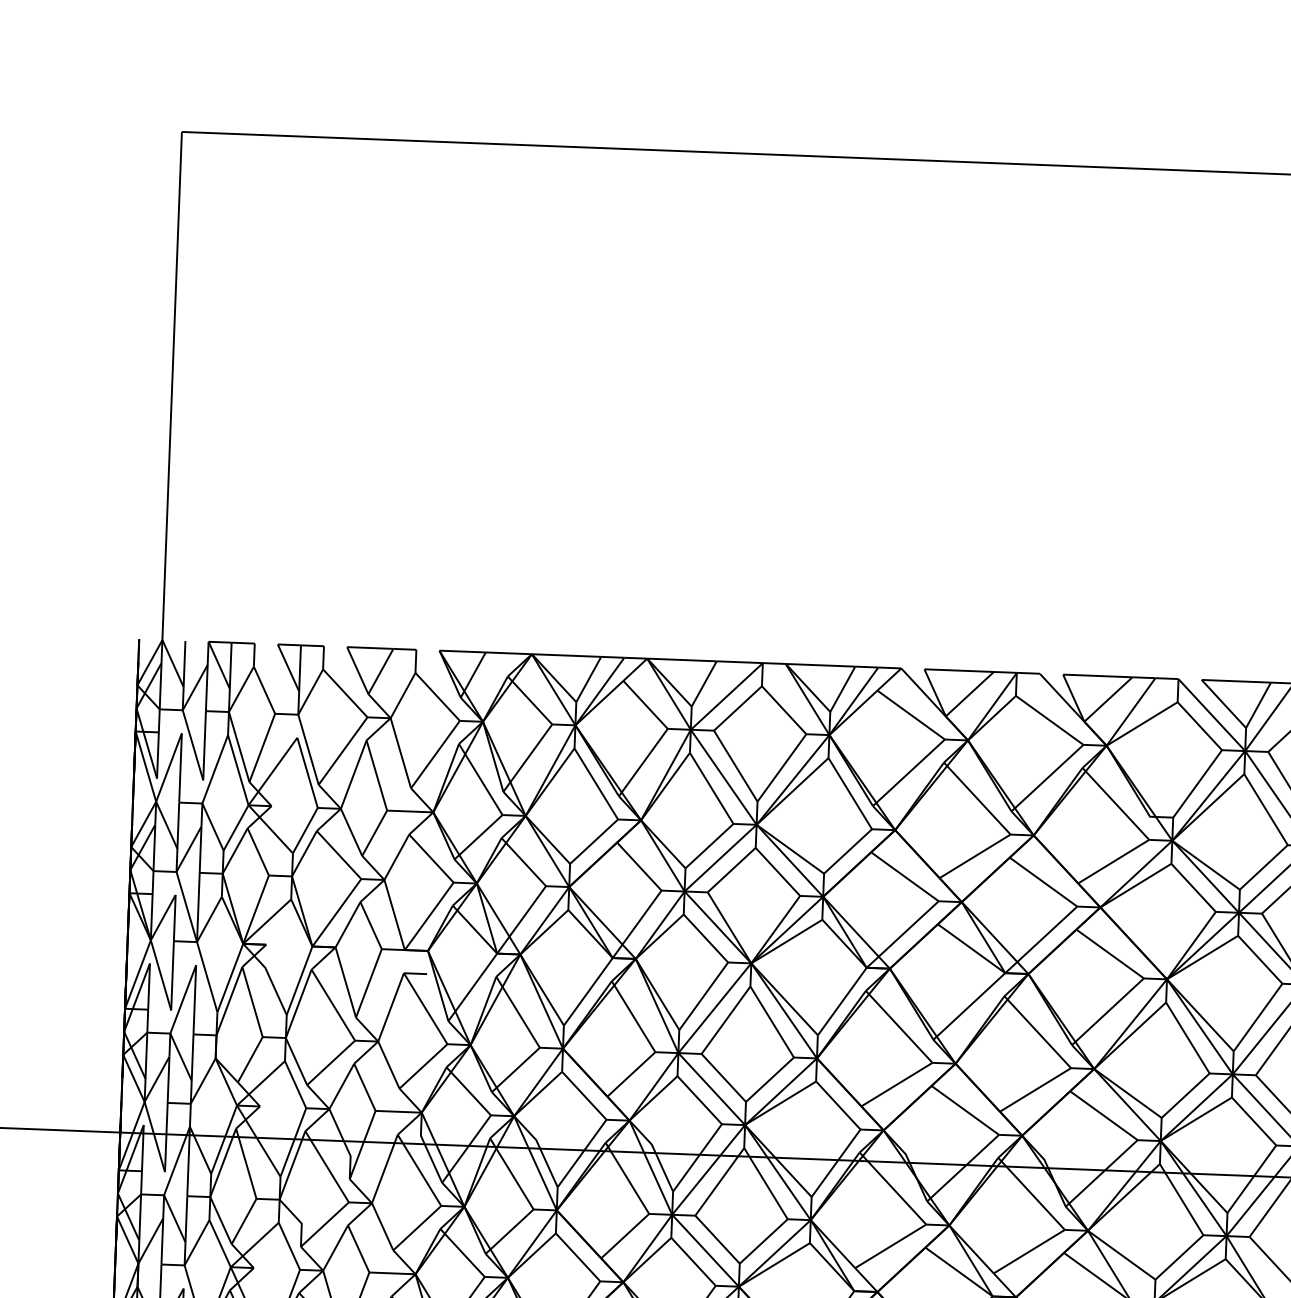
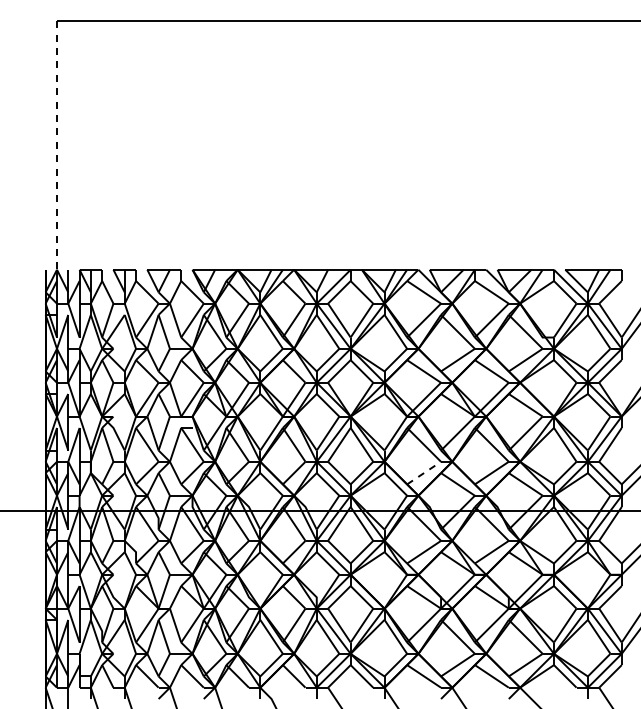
line: (173, 388) -> (57, 146), solid -> dashed
line: (897, 1083) -> (424, 472), solid -> dashed

